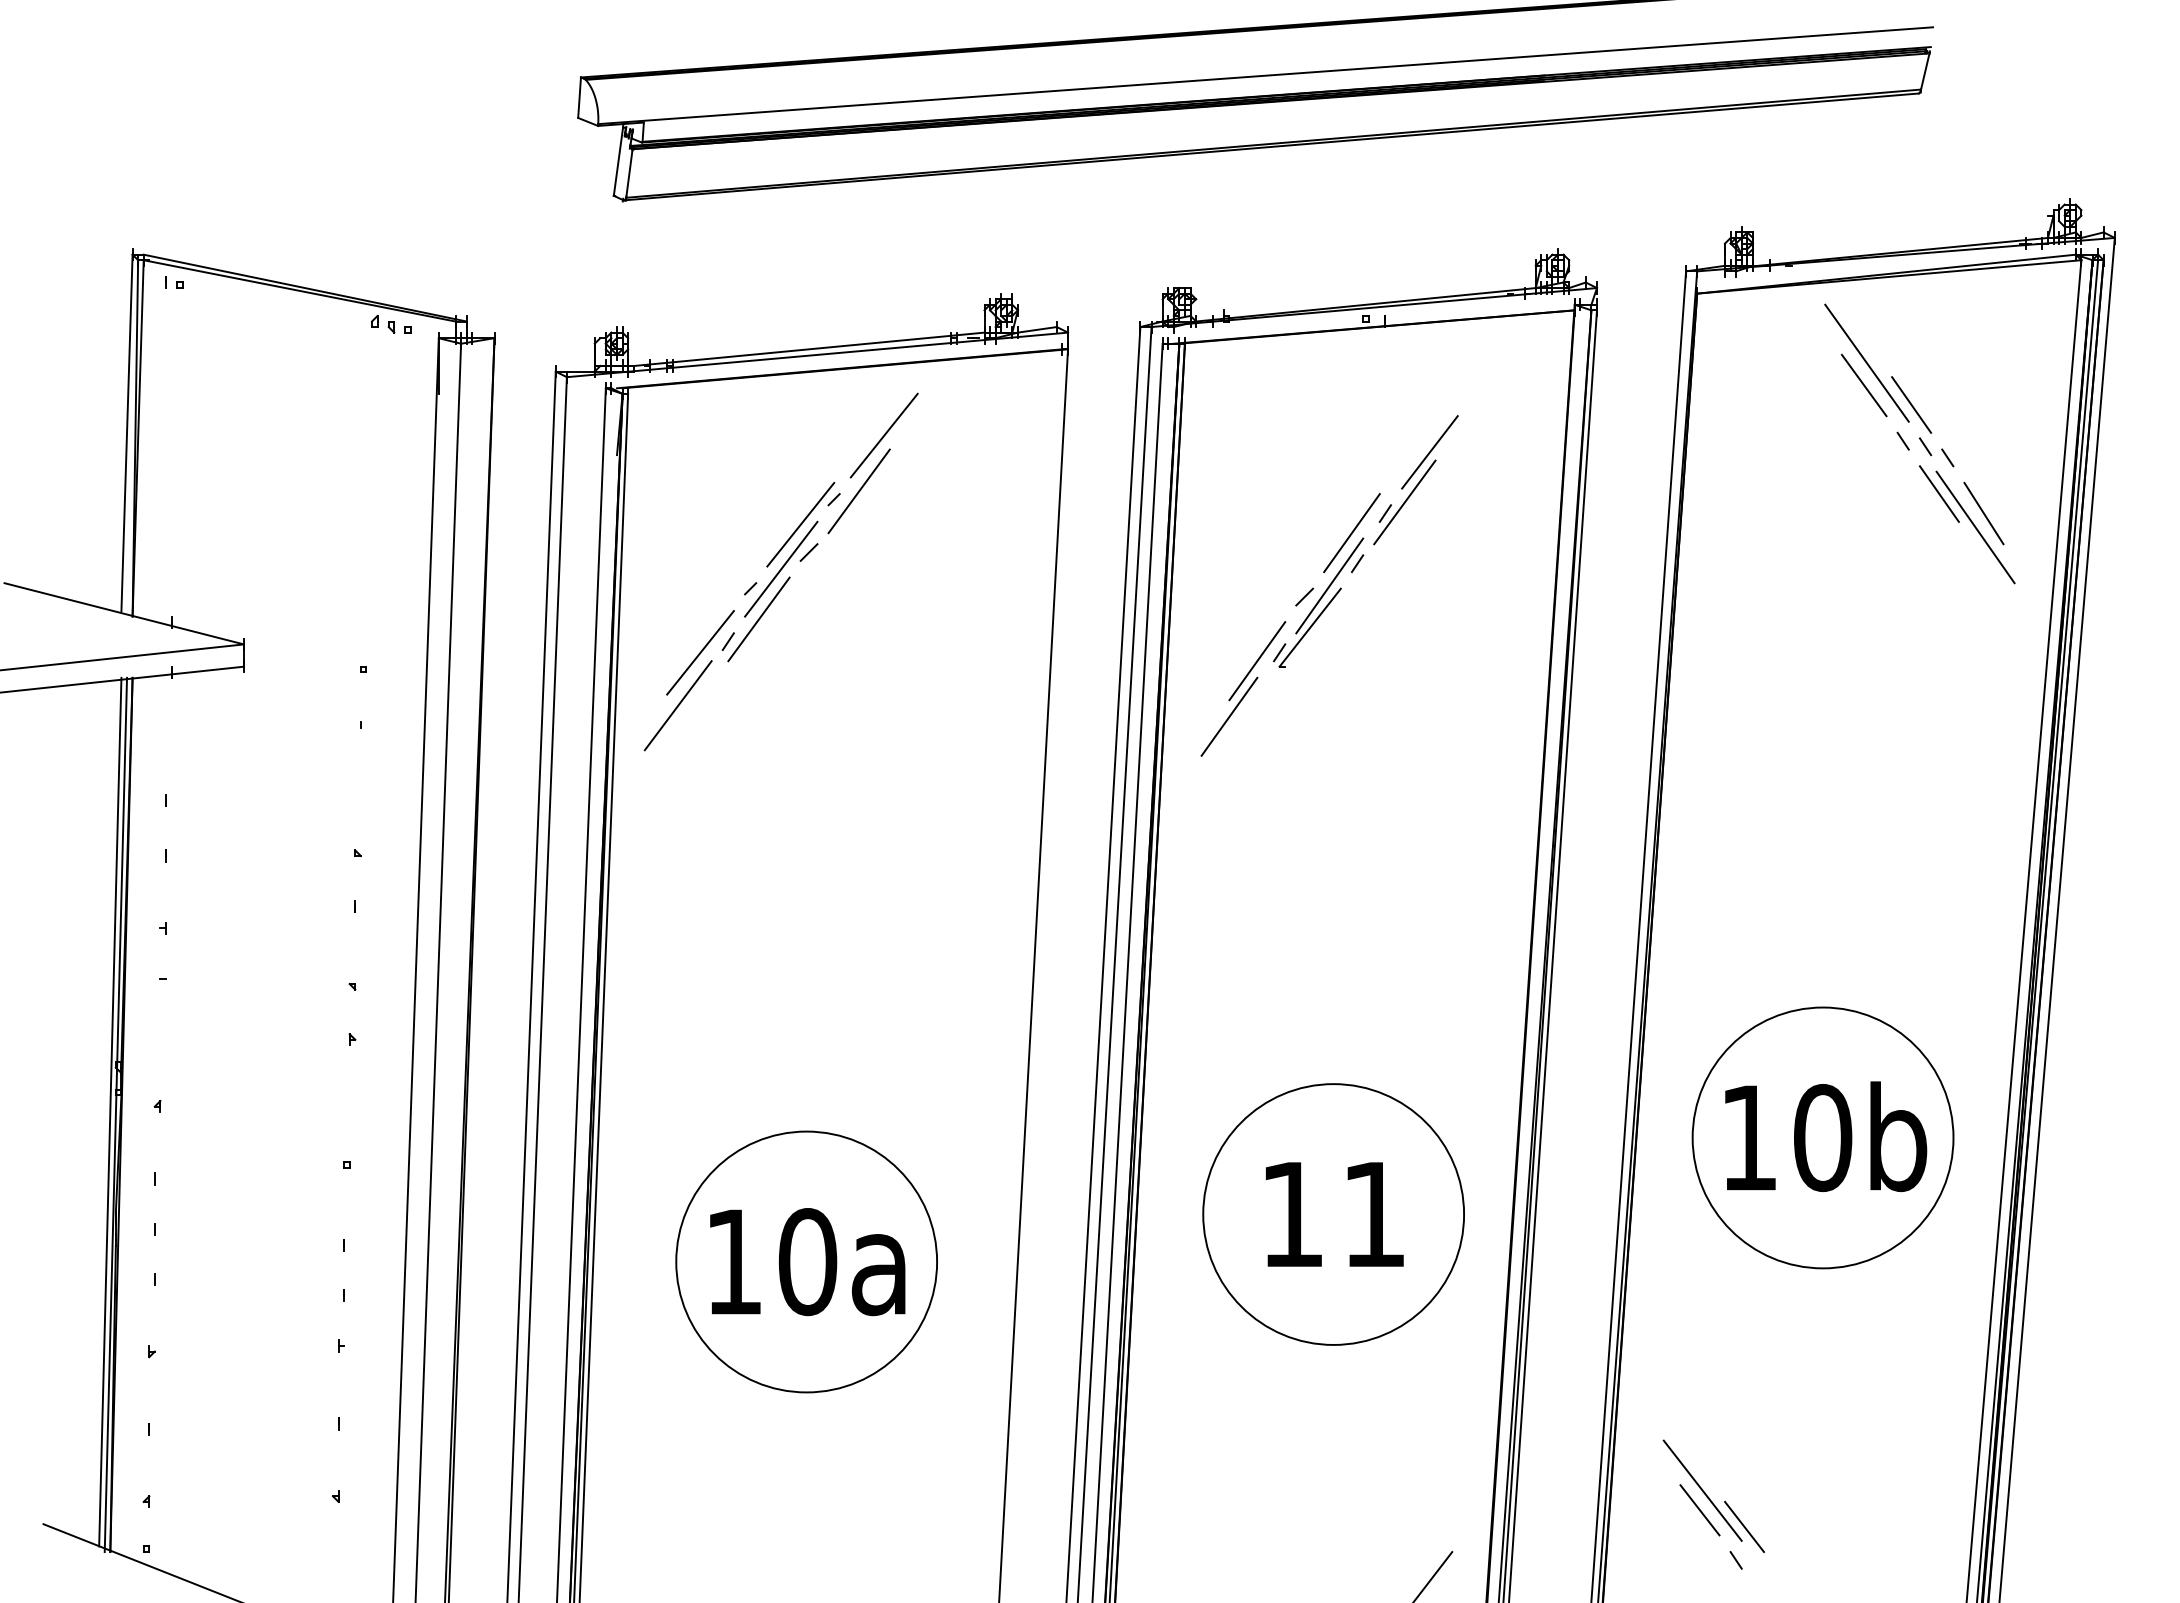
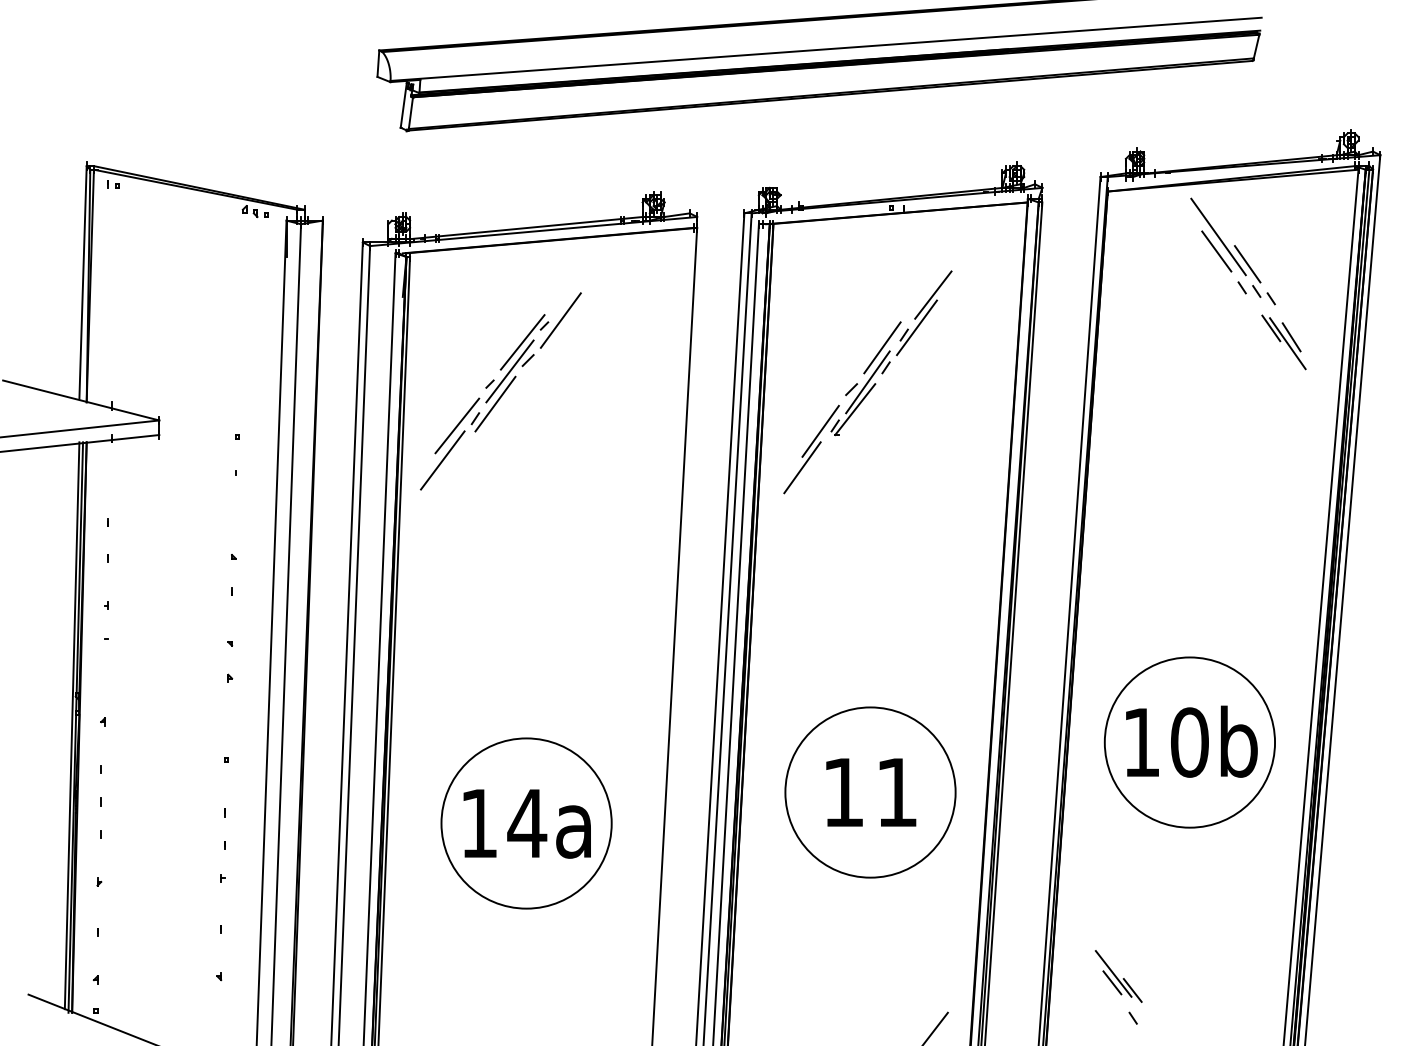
line: (884, 434) -> (577, 283), removed
part: (1966, 524) -> (1283, 342), size x0.7
text: (808, 1261) -> (527, 823), 10a -> 14a
part: (1713, 1496) -> (1118, 976), size x0.7

